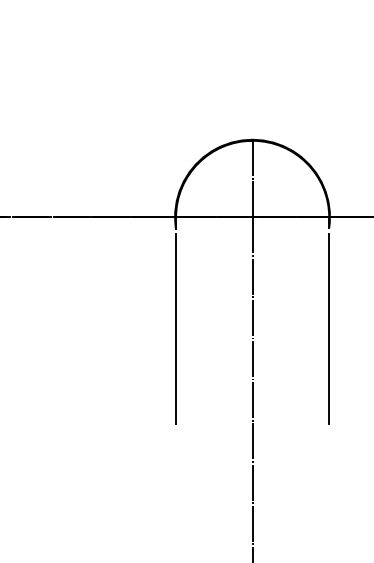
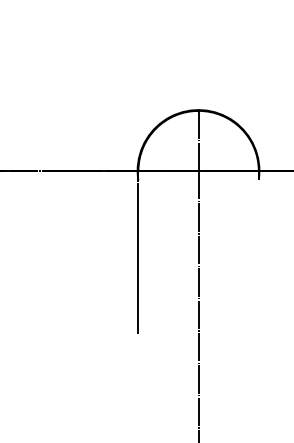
line: (329, 328) -> (259, 258), removed

